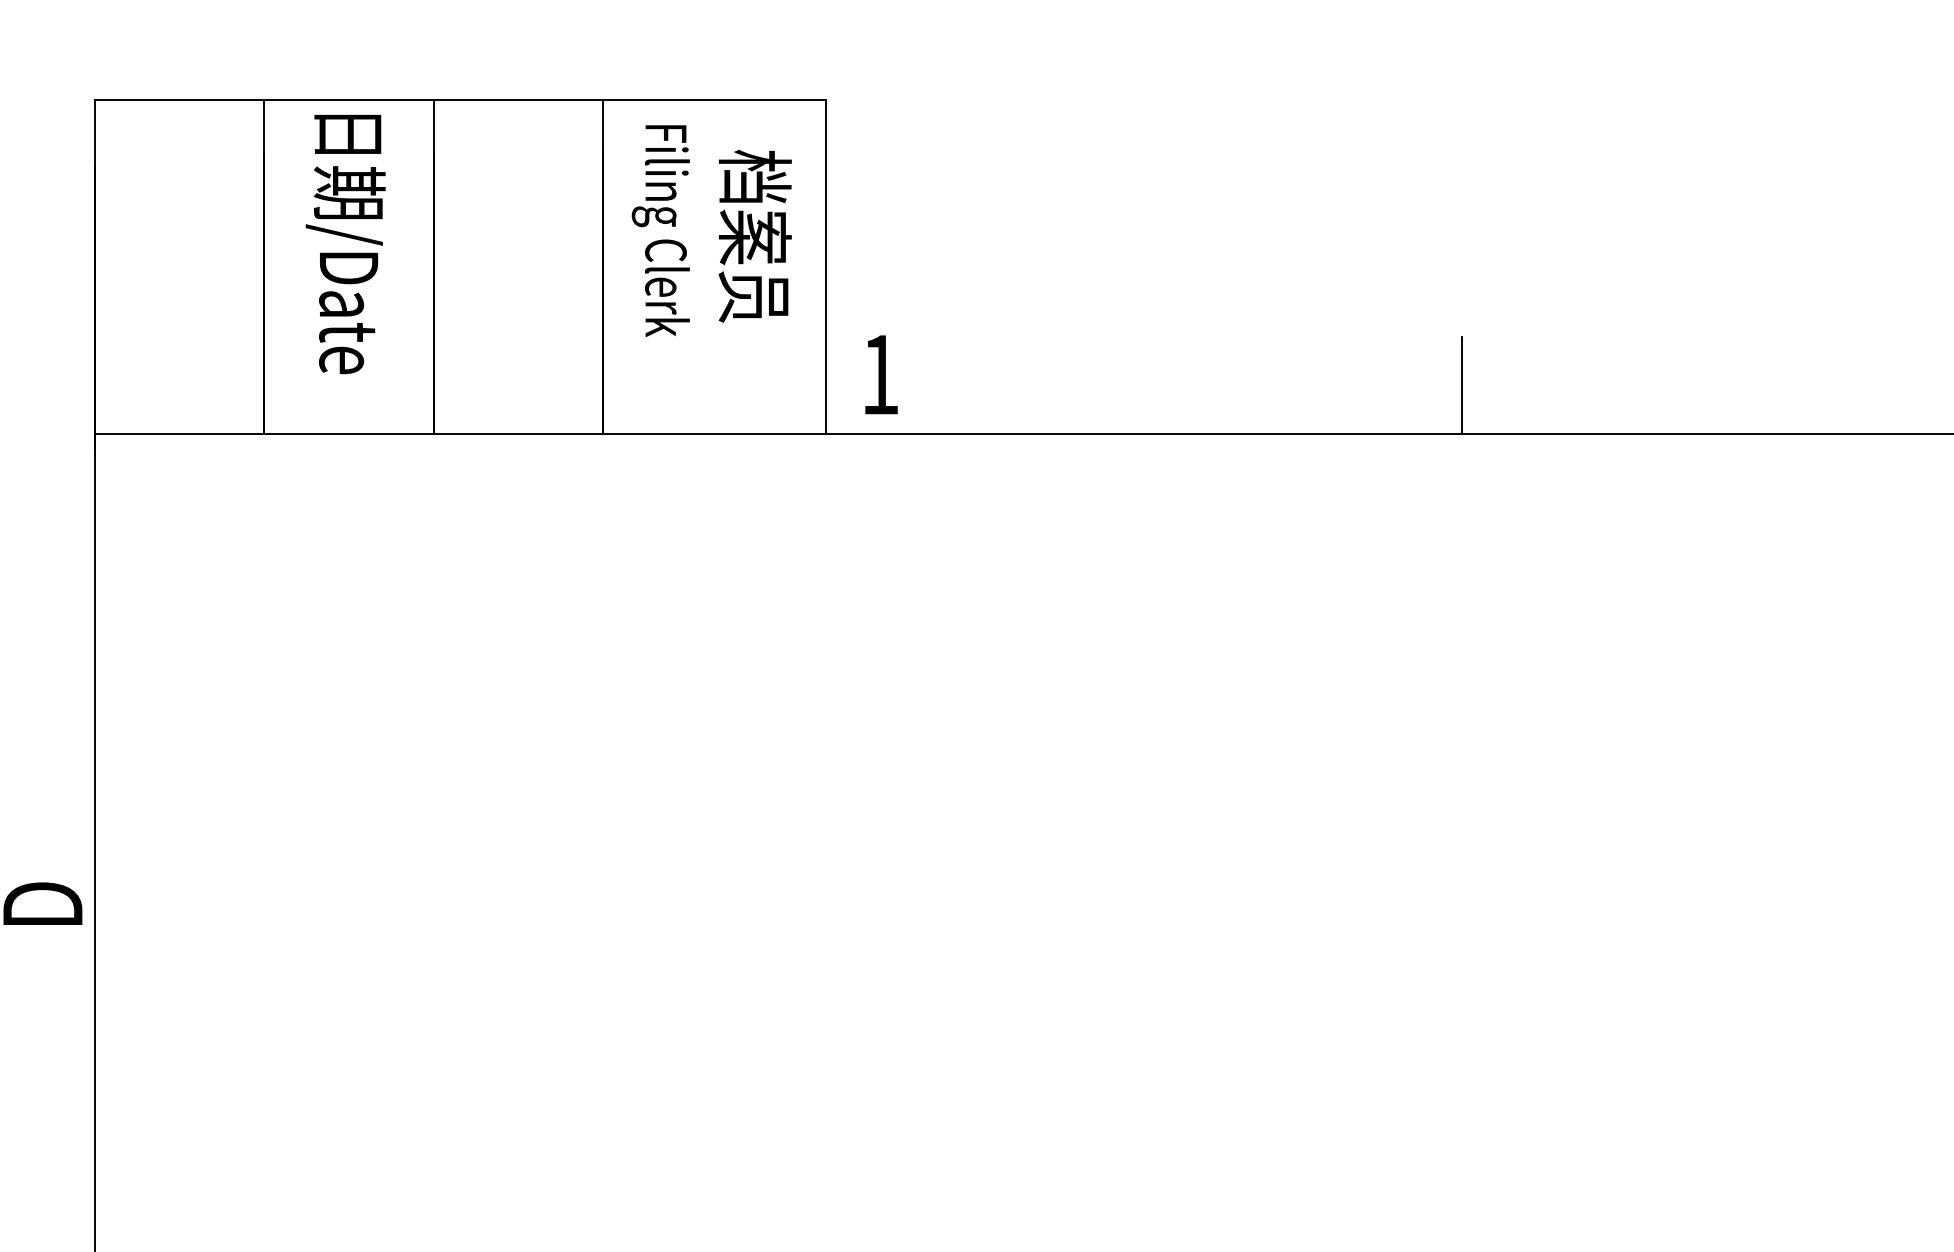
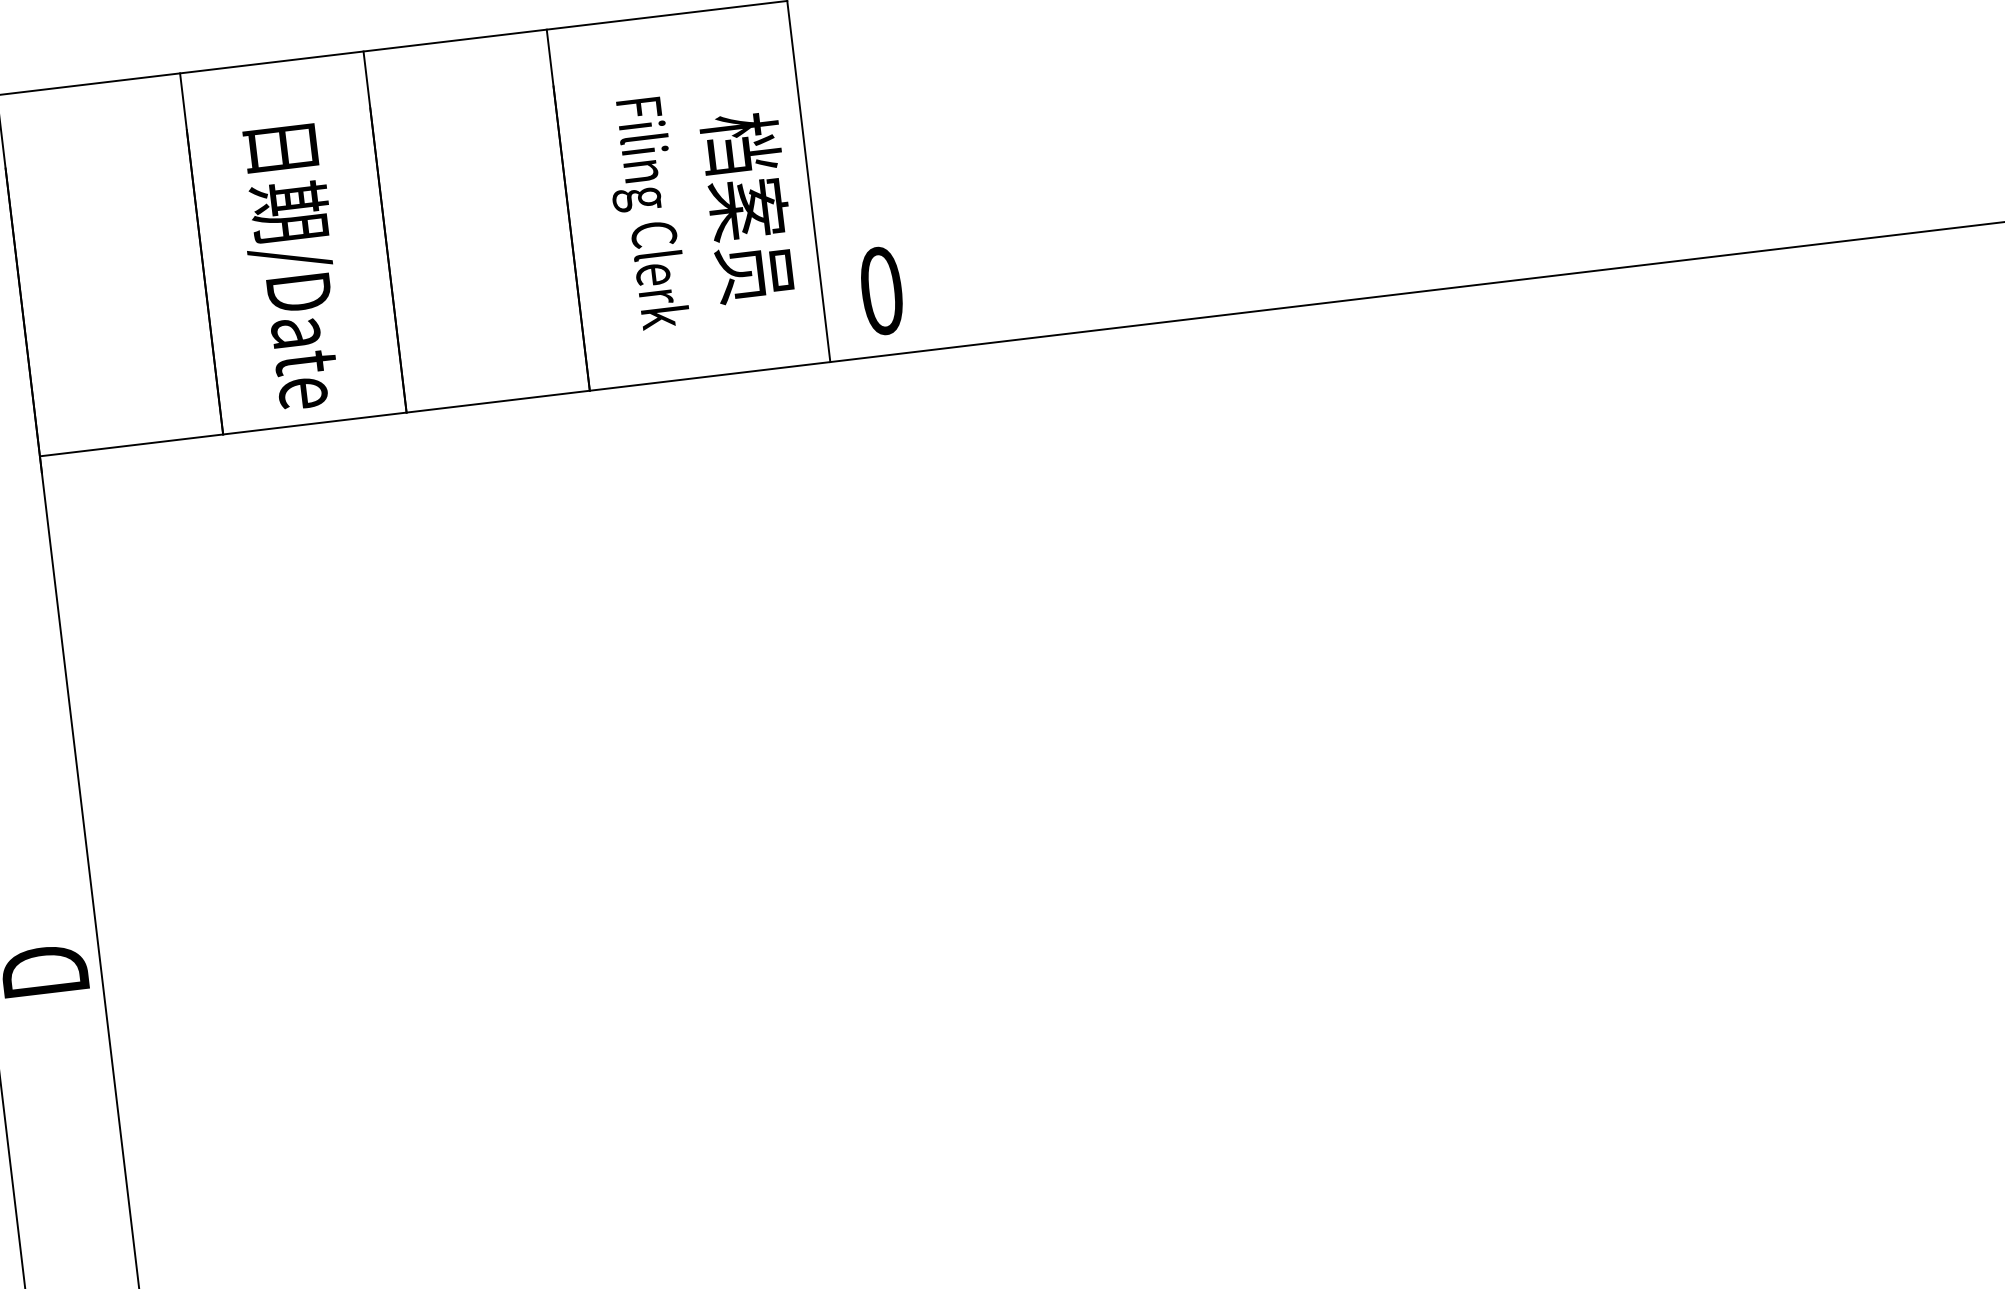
text: (711, 230) -> (700, 207), moved
text: (345, 244) -> (292, 267), moved
text: (880, 374) -> (881, 290), 1 -> 0
line: (1461, 385) -> (1511, 227), removed

